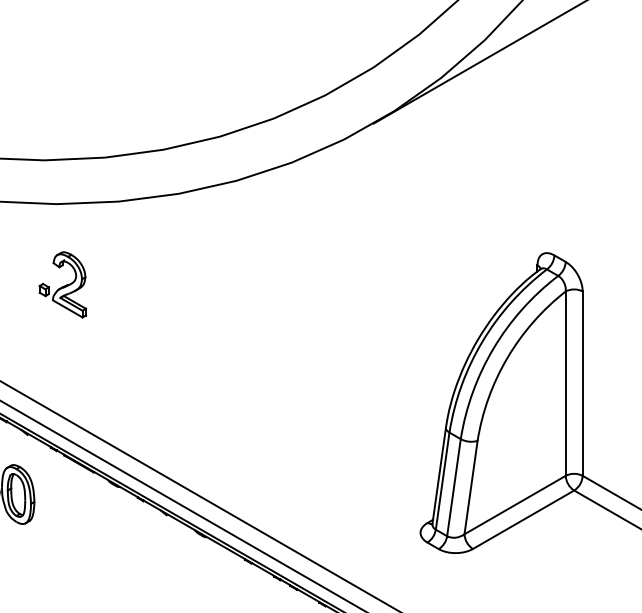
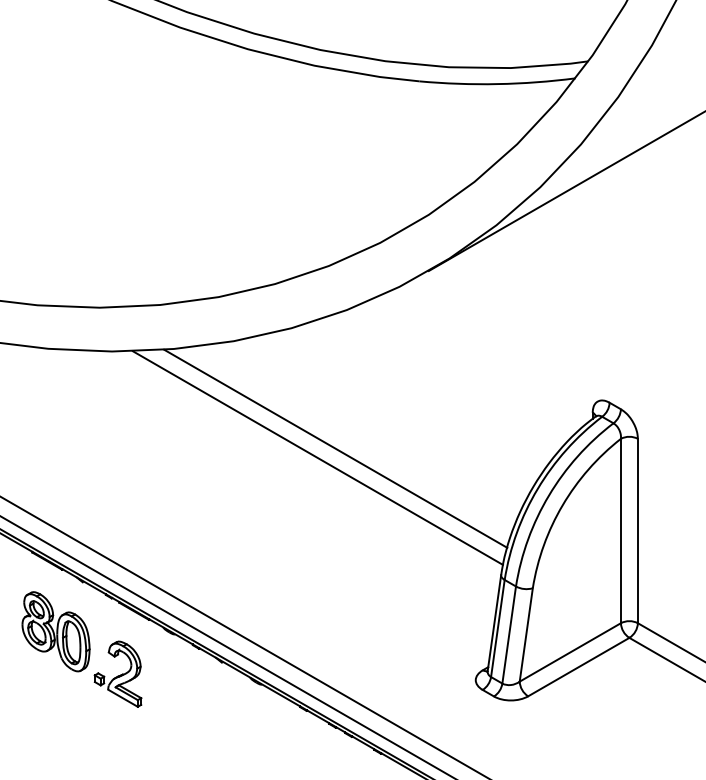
part: (62, 284) -> (117, 673), moved
line: (280, 301) -> (335, 448), added
line: (262, 310) -> (317, 457), added

